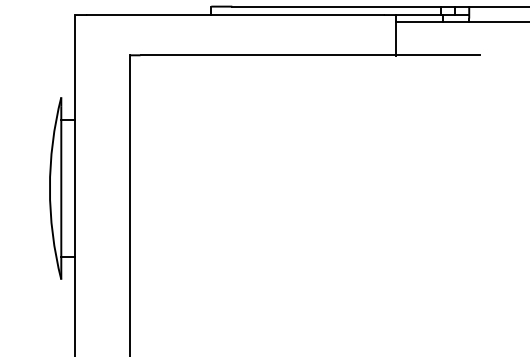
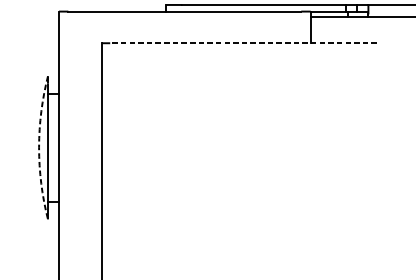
line: (310, 55) -> (243, 43), solid -> dashed
arc: (49, 188) -> (38, 147), solid -> dashed

